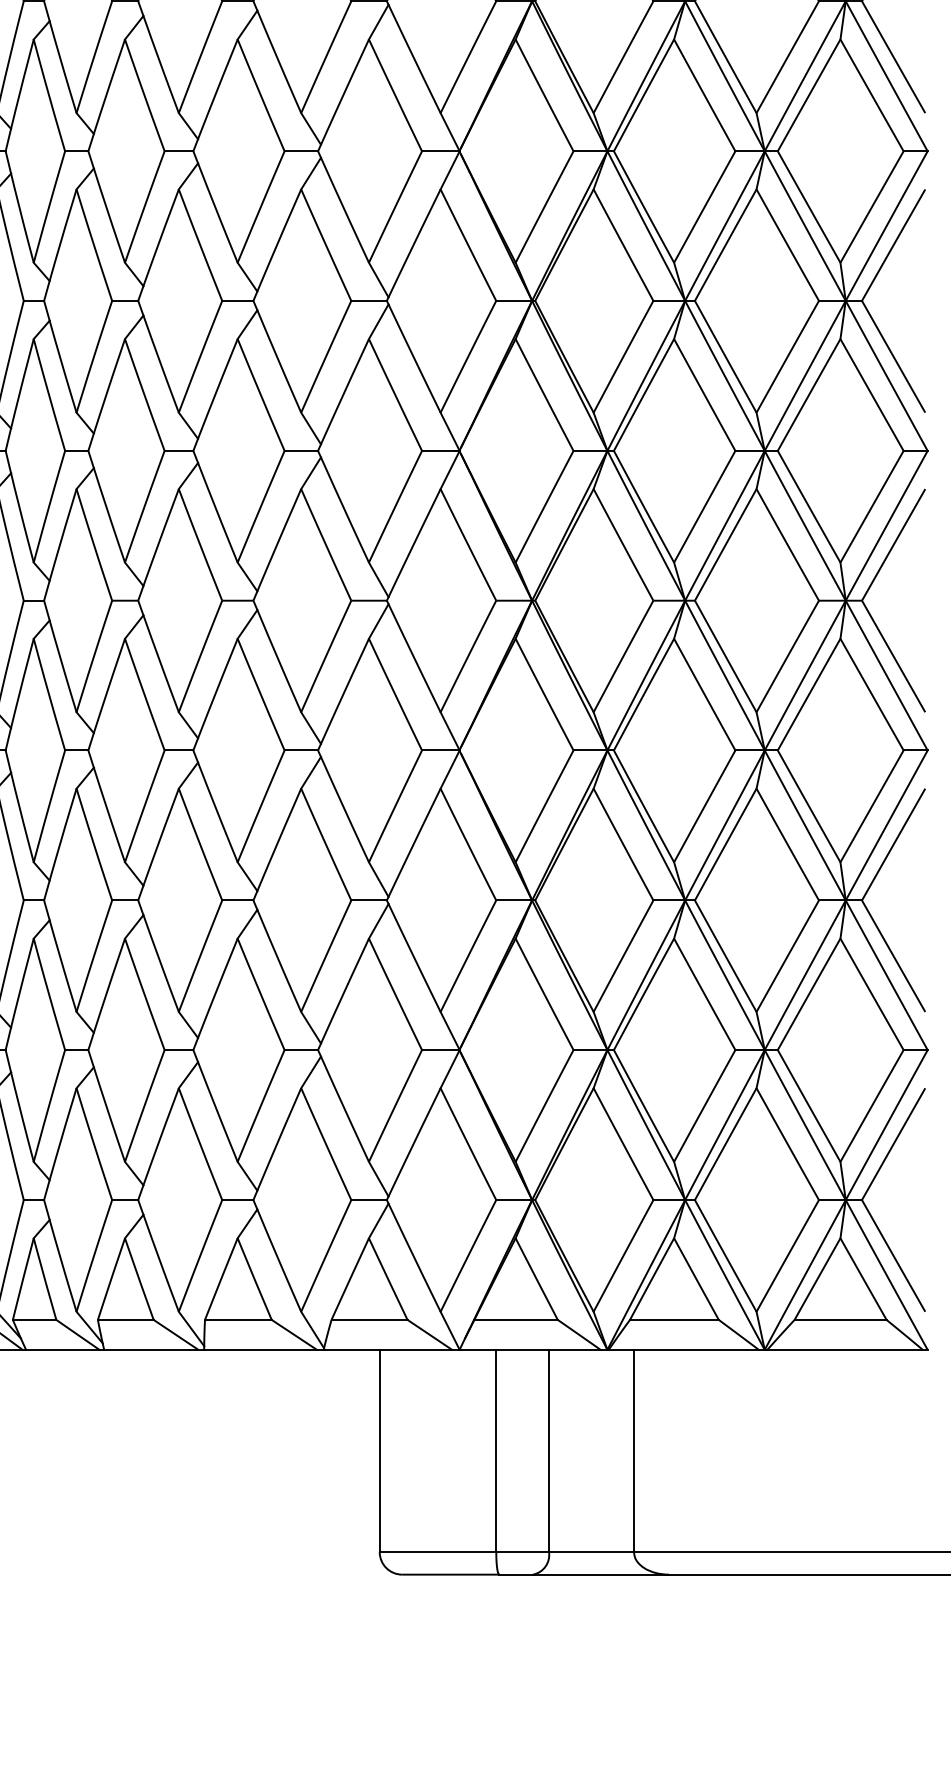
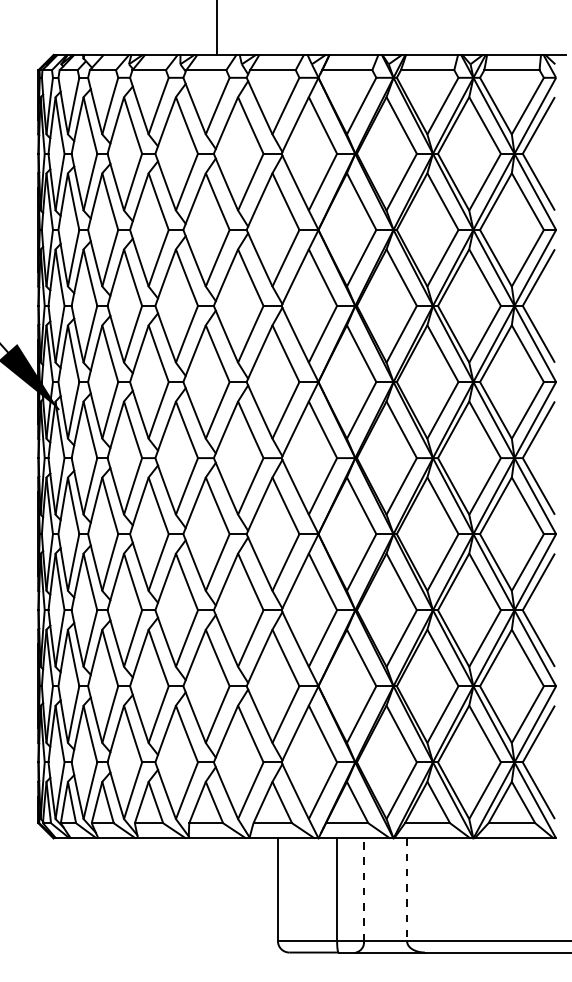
line: (548, 1450) -> (363, 889), solid -> dashed
line: (634, 1452) -> (407, 890), solid -> dashed

